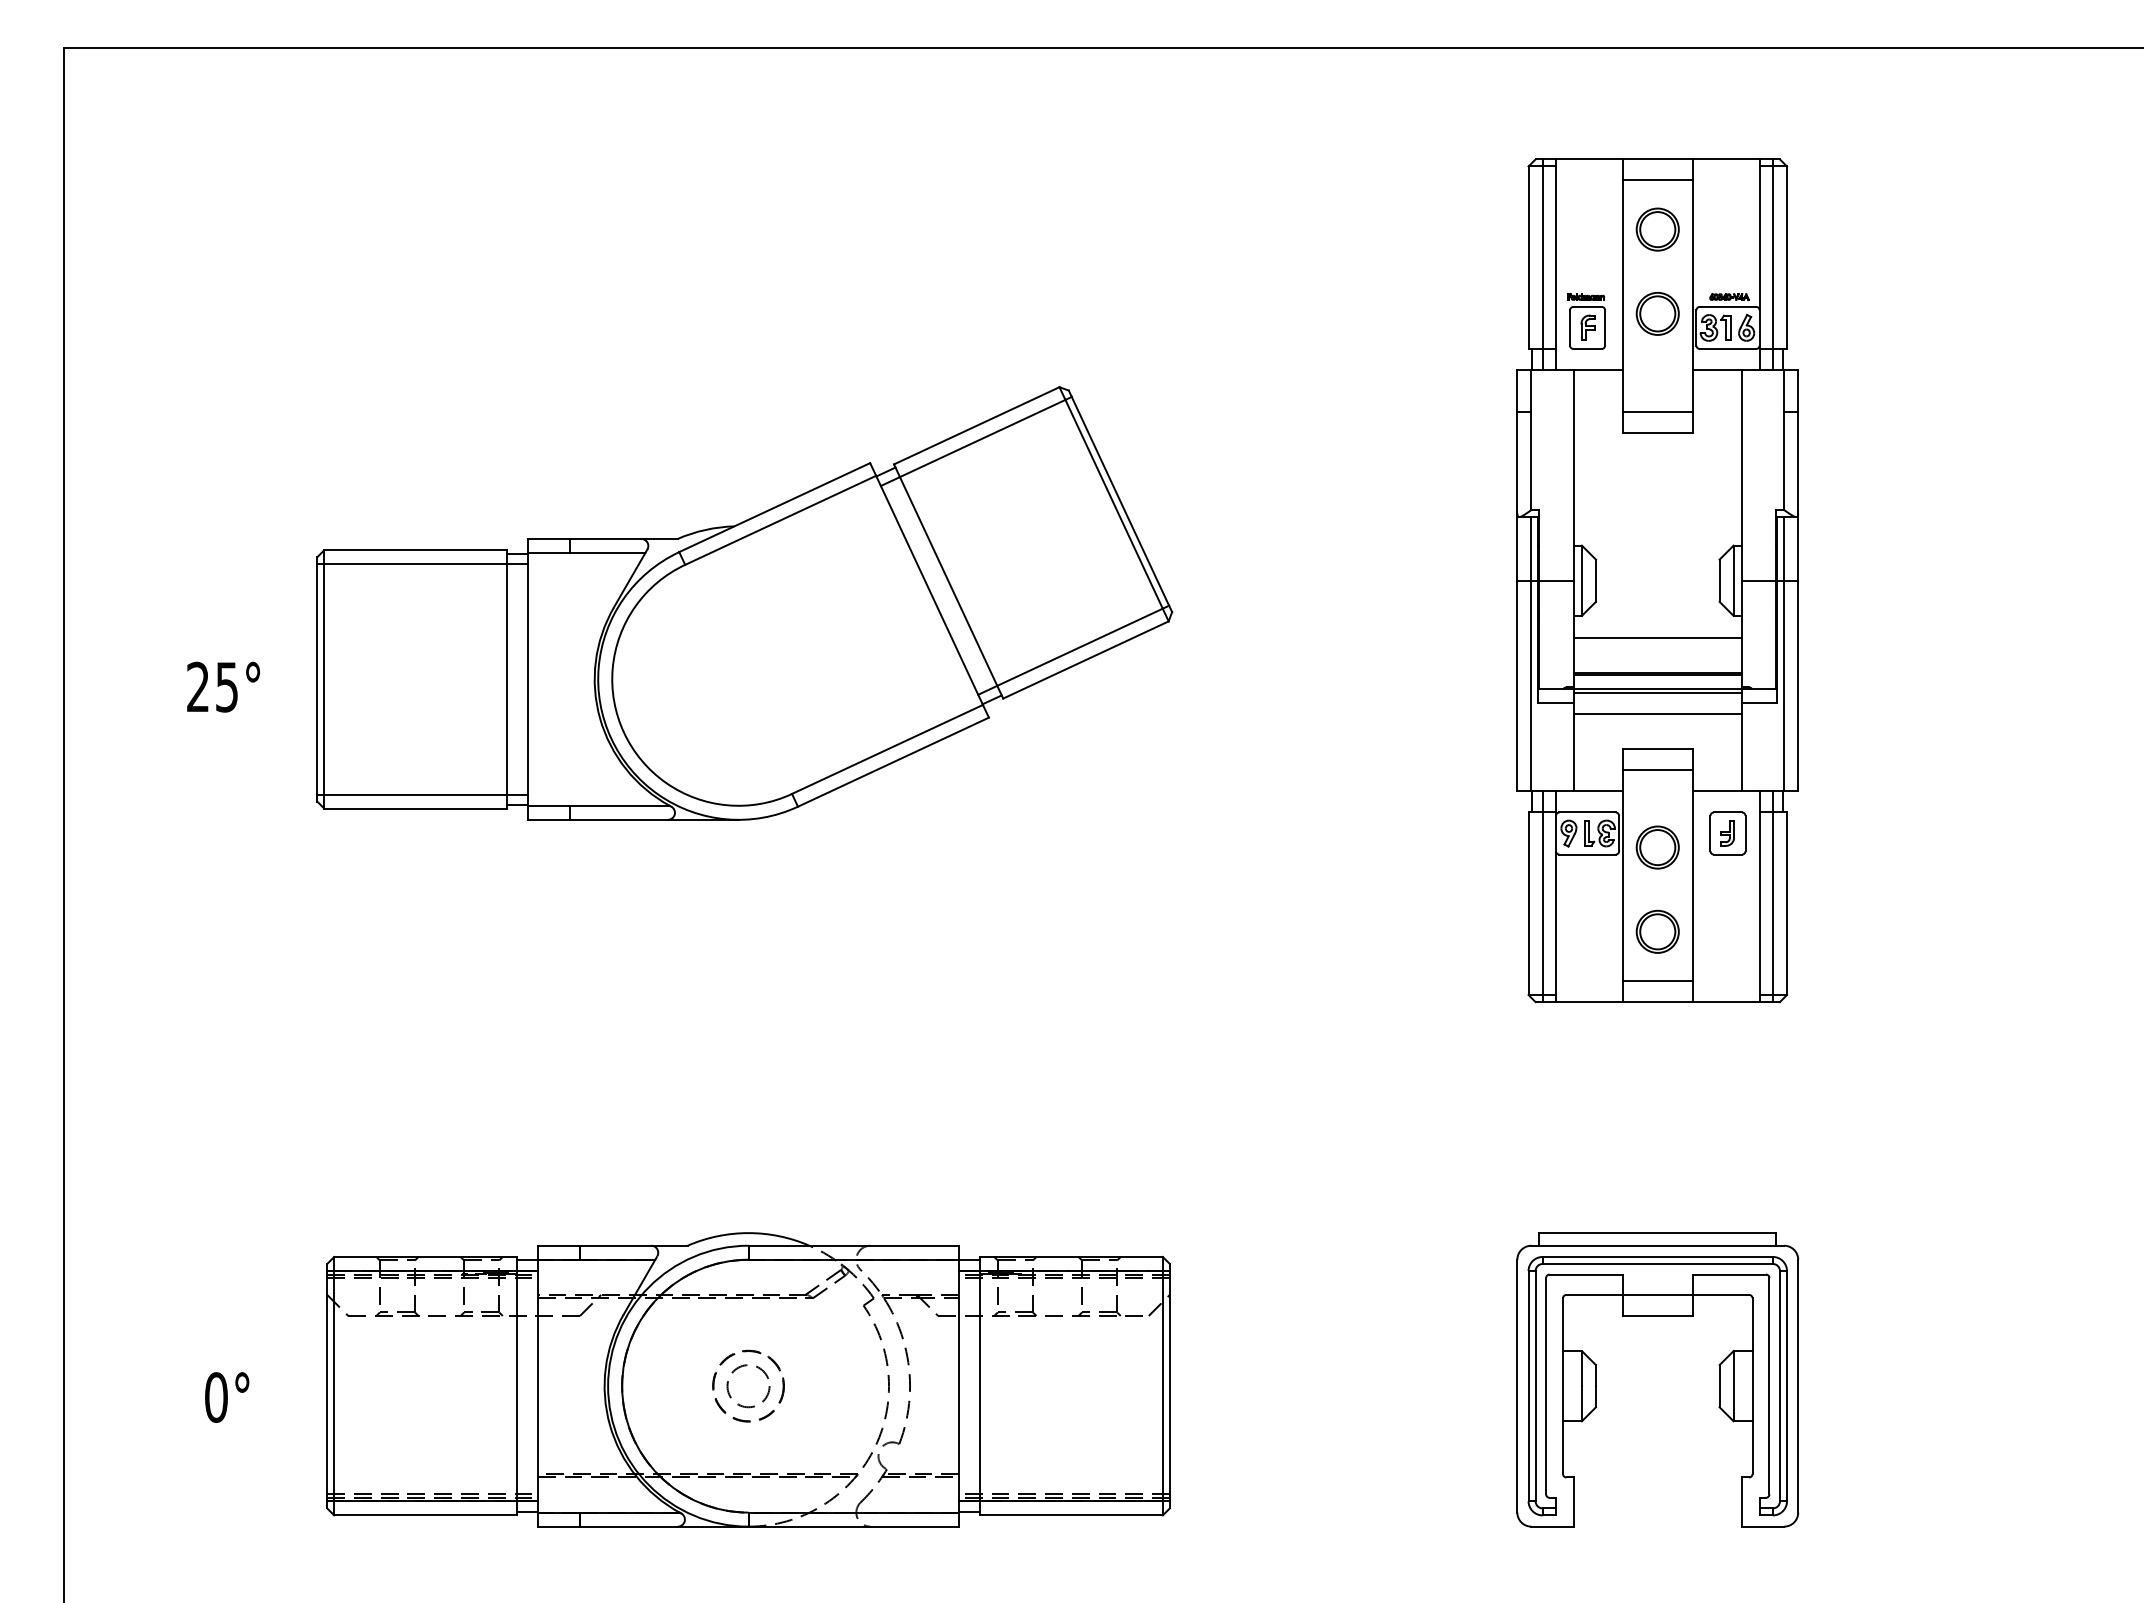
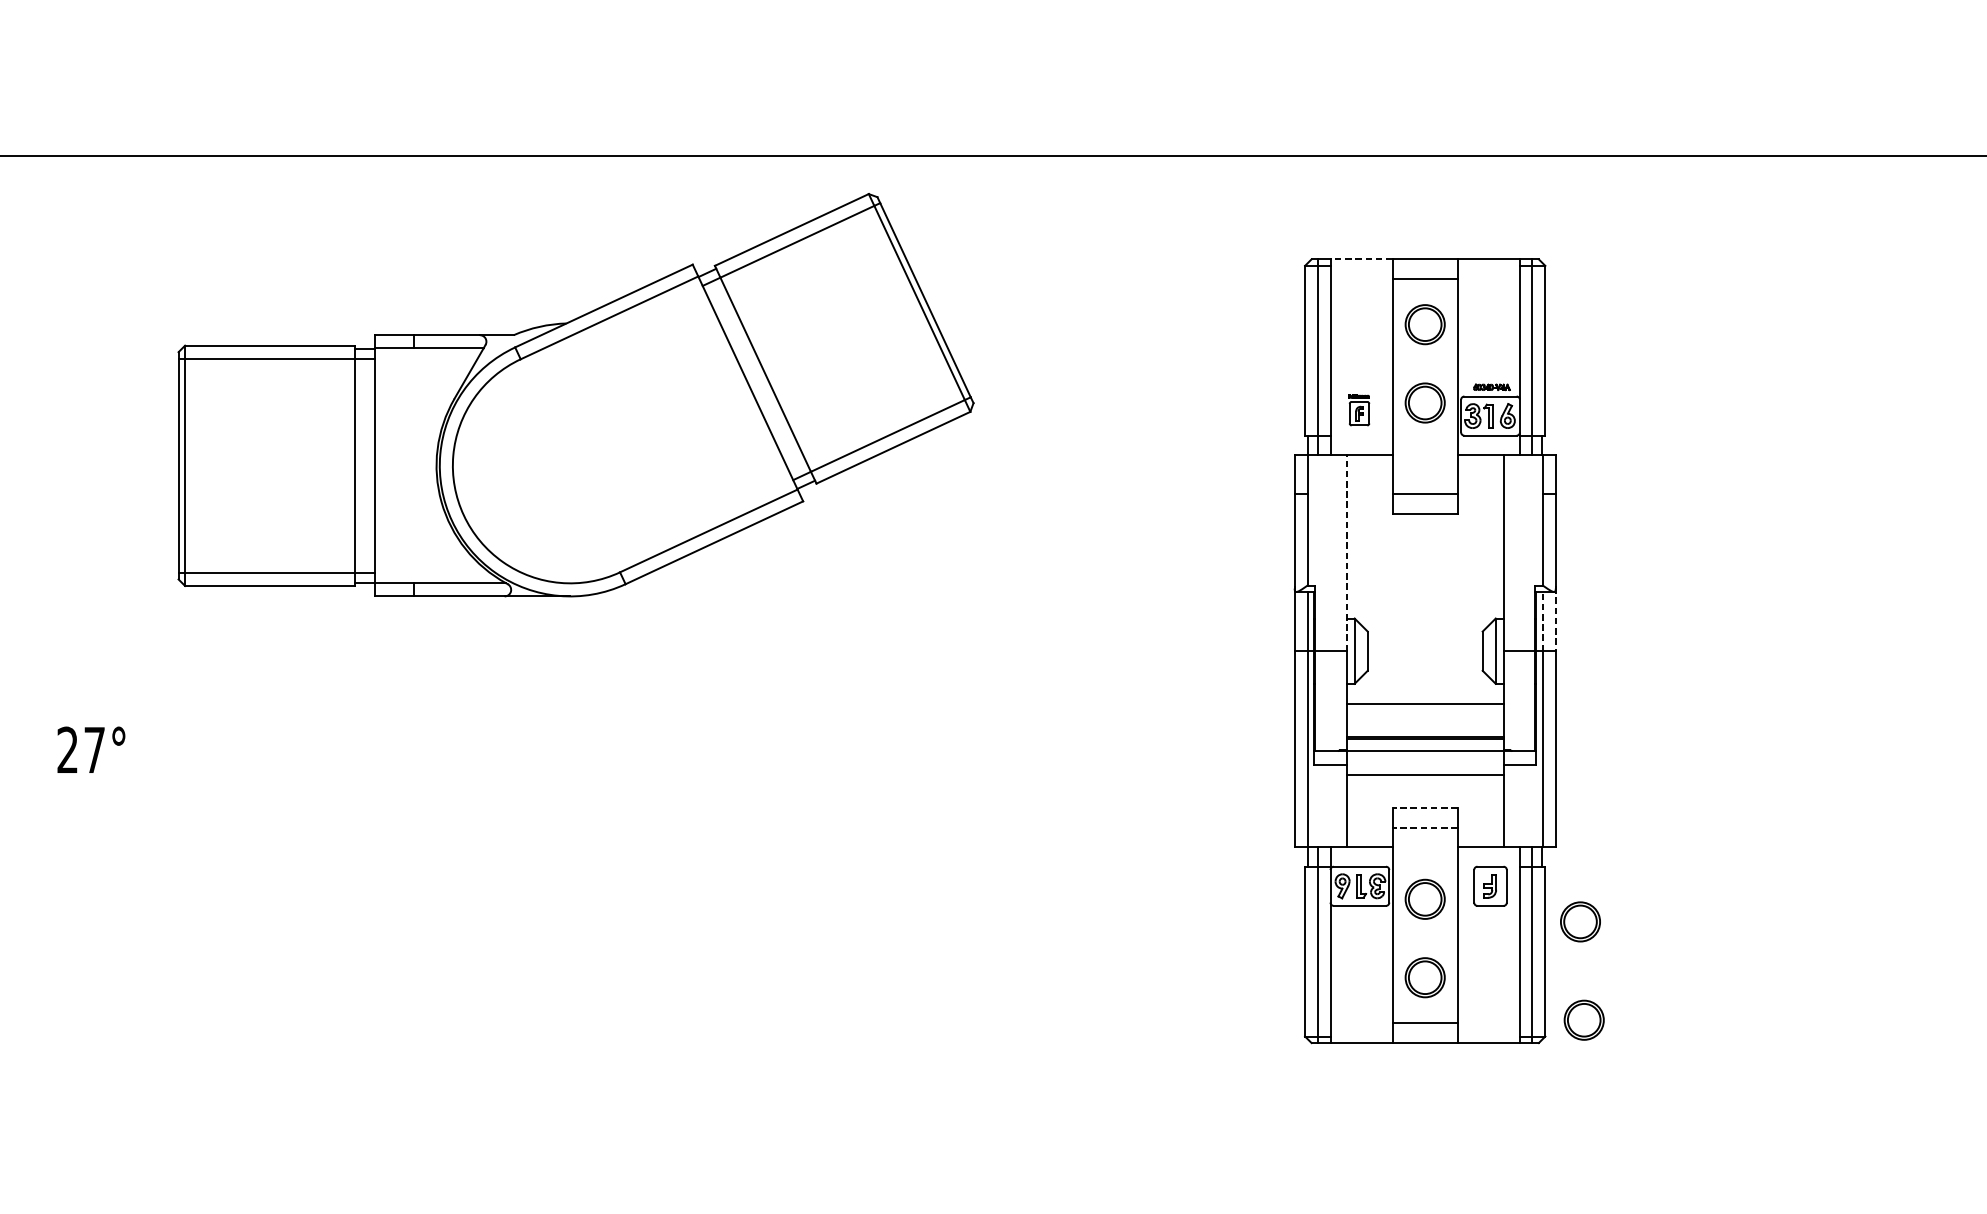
line: (1588, 159) -> (1360, 259), solid -> dashed
part: (1586, 321) -> (1358, 410), size x0.6
line: (1573, 474) -> (1346, 552), solid -> dashed
line: (1798, 546) -> (1556, 619), solid -> dashed
line: (1784, 548) -> (1543, 621), solid -> dashed
part: (744, 603) -> (575, 395), moved
text: (226, 687) -> (94, 750), 25° -> 27°
line: (1657, 692) -> (1424, 755), removed
line: (1657, 749) -> (1424, 808), solid -> dashed
line: (1657, 770) -> (1424, 827), solid -> dashed
part: (1824, 871) -> (1580, 921), added
part: (1828, 977) -> (1583, 1020), added

